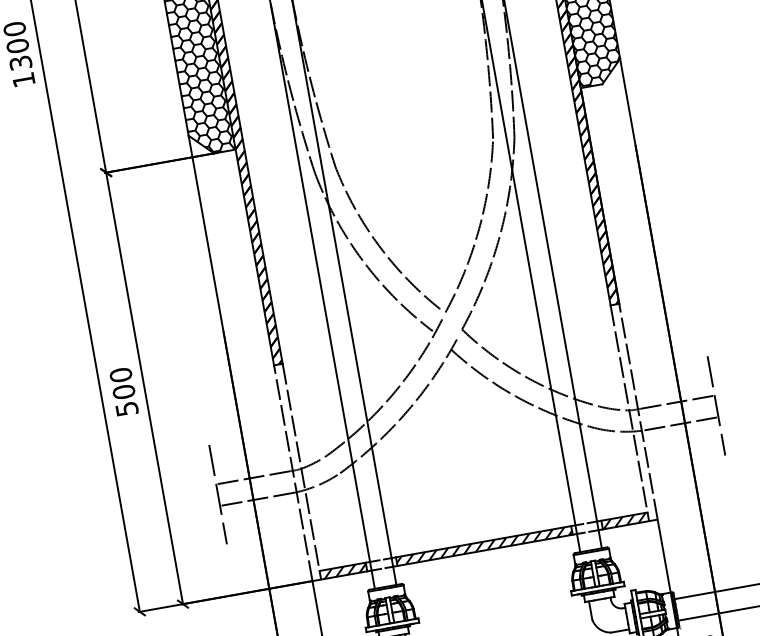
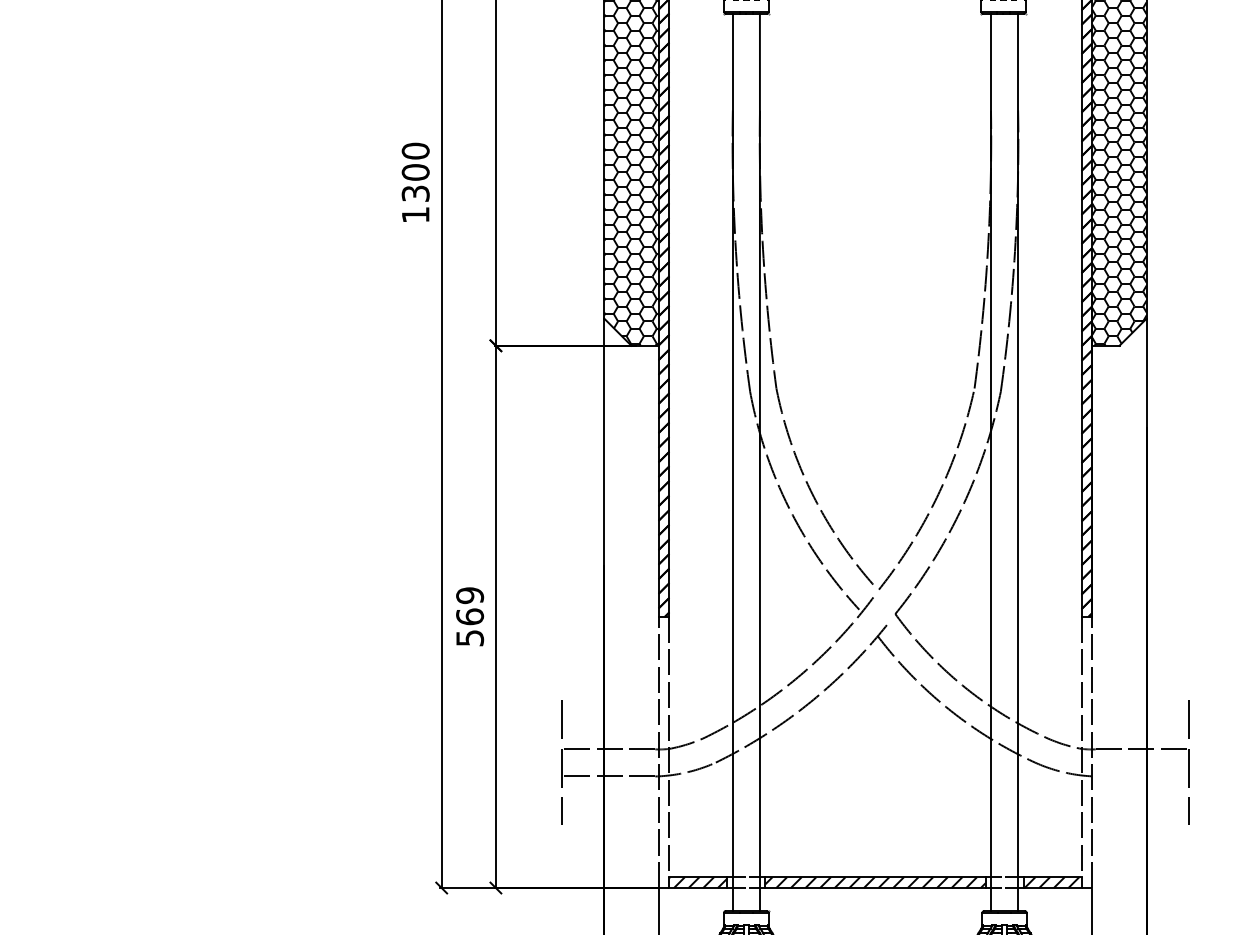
text: (122, 383) -> (470, 606), 500 -> 569
line: (680, 423) -> (1141, 776), removed

